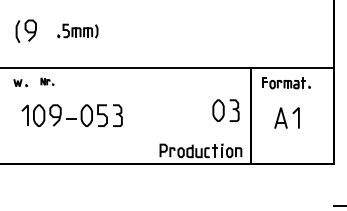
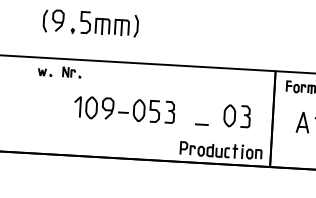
part: (77, 30) -> (104, 23), size x1.67
part: (47, 81) -> (71, 72), size x1.43
part: (225, 110) -> (236, 116), moved
part: (71, 115) -> (123, 109), moved
line: (179, 125) -> (201, 124), added

